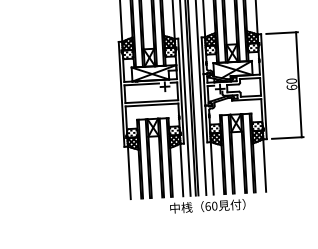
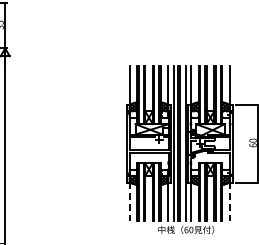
line: (264, 164) -> (229, 201), solid -> dashed
line: (129, 172) -> (129, 201), solid -> dashed

